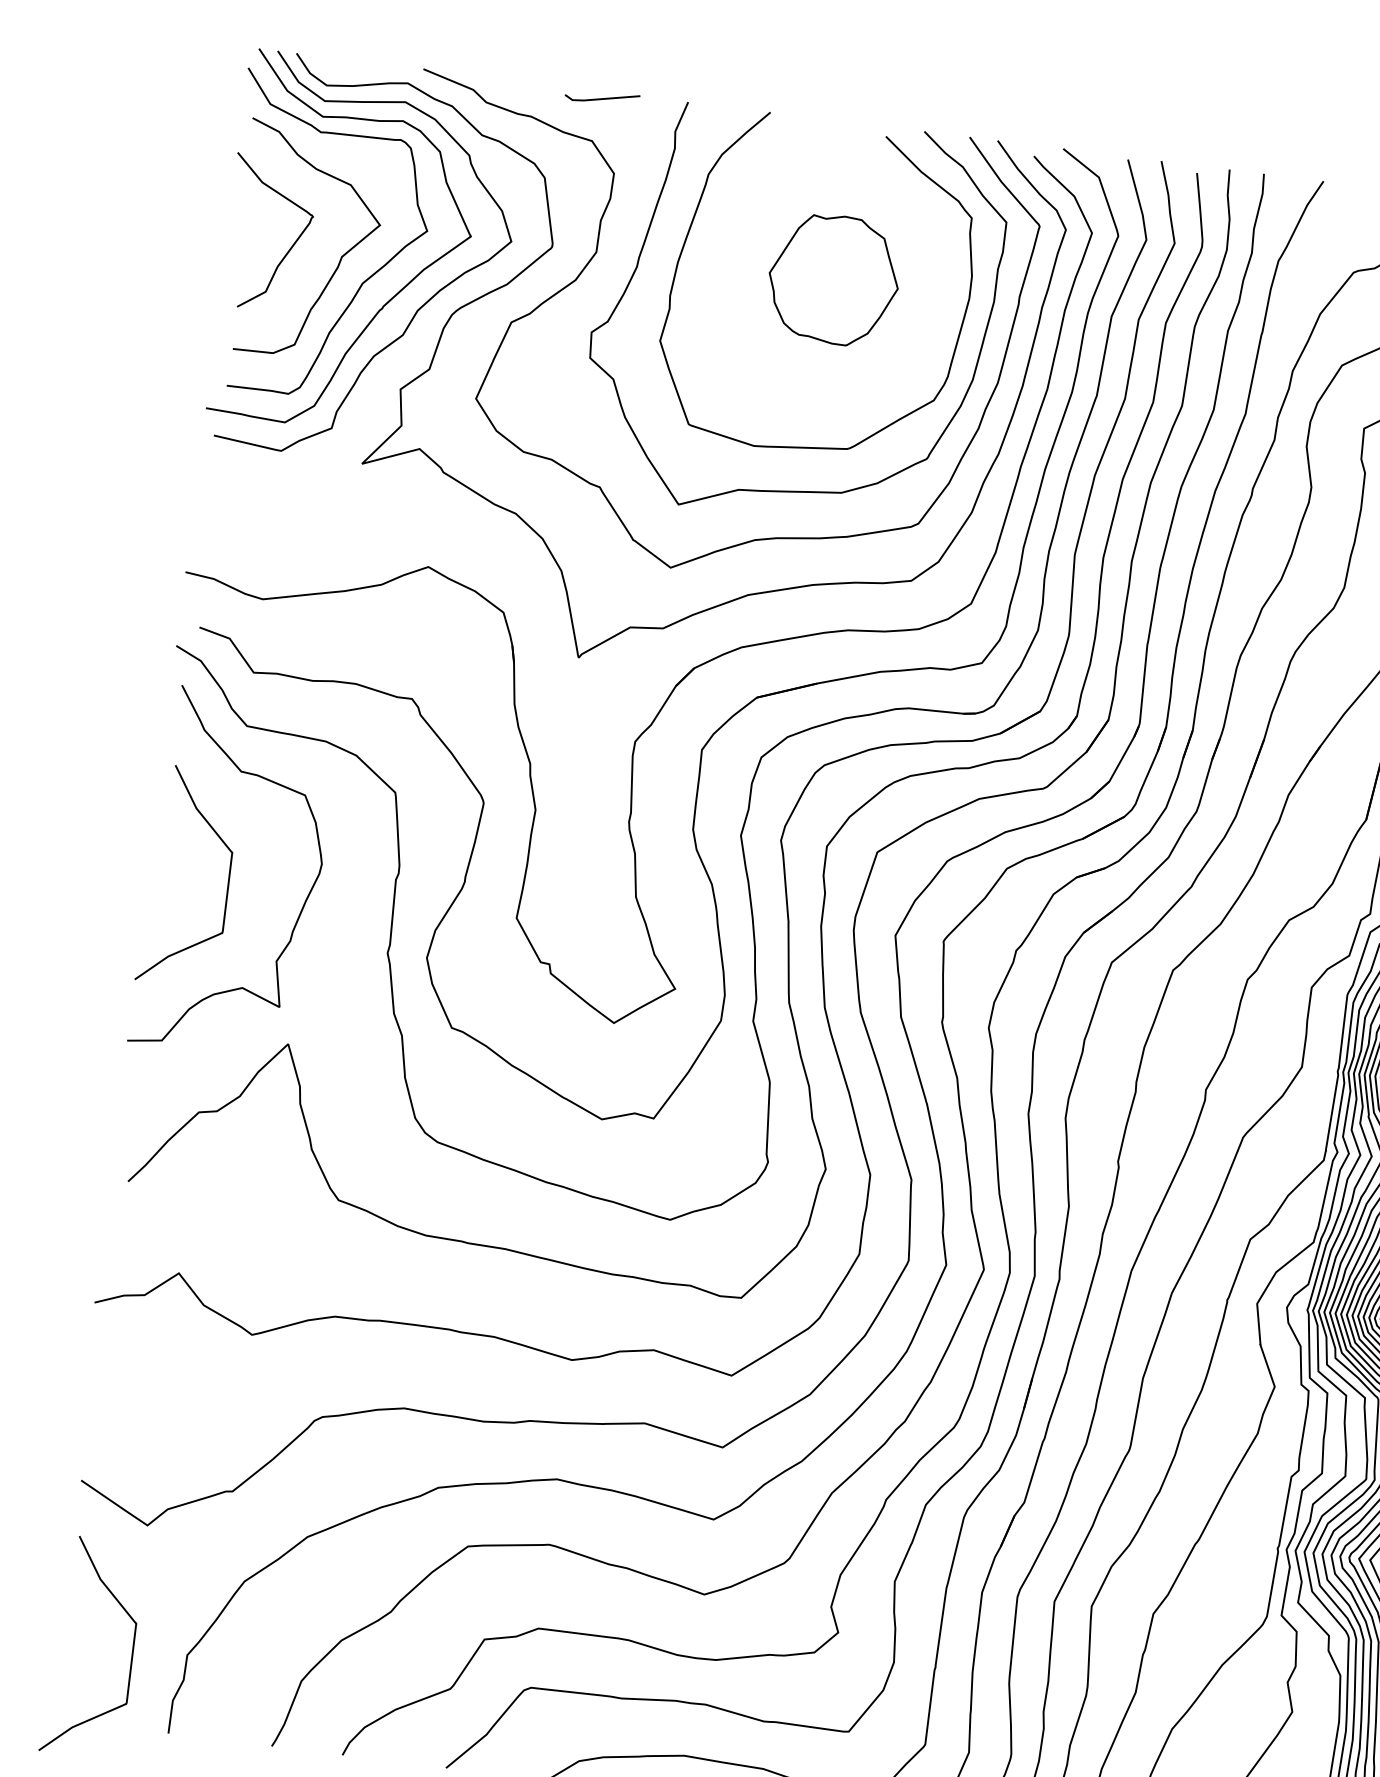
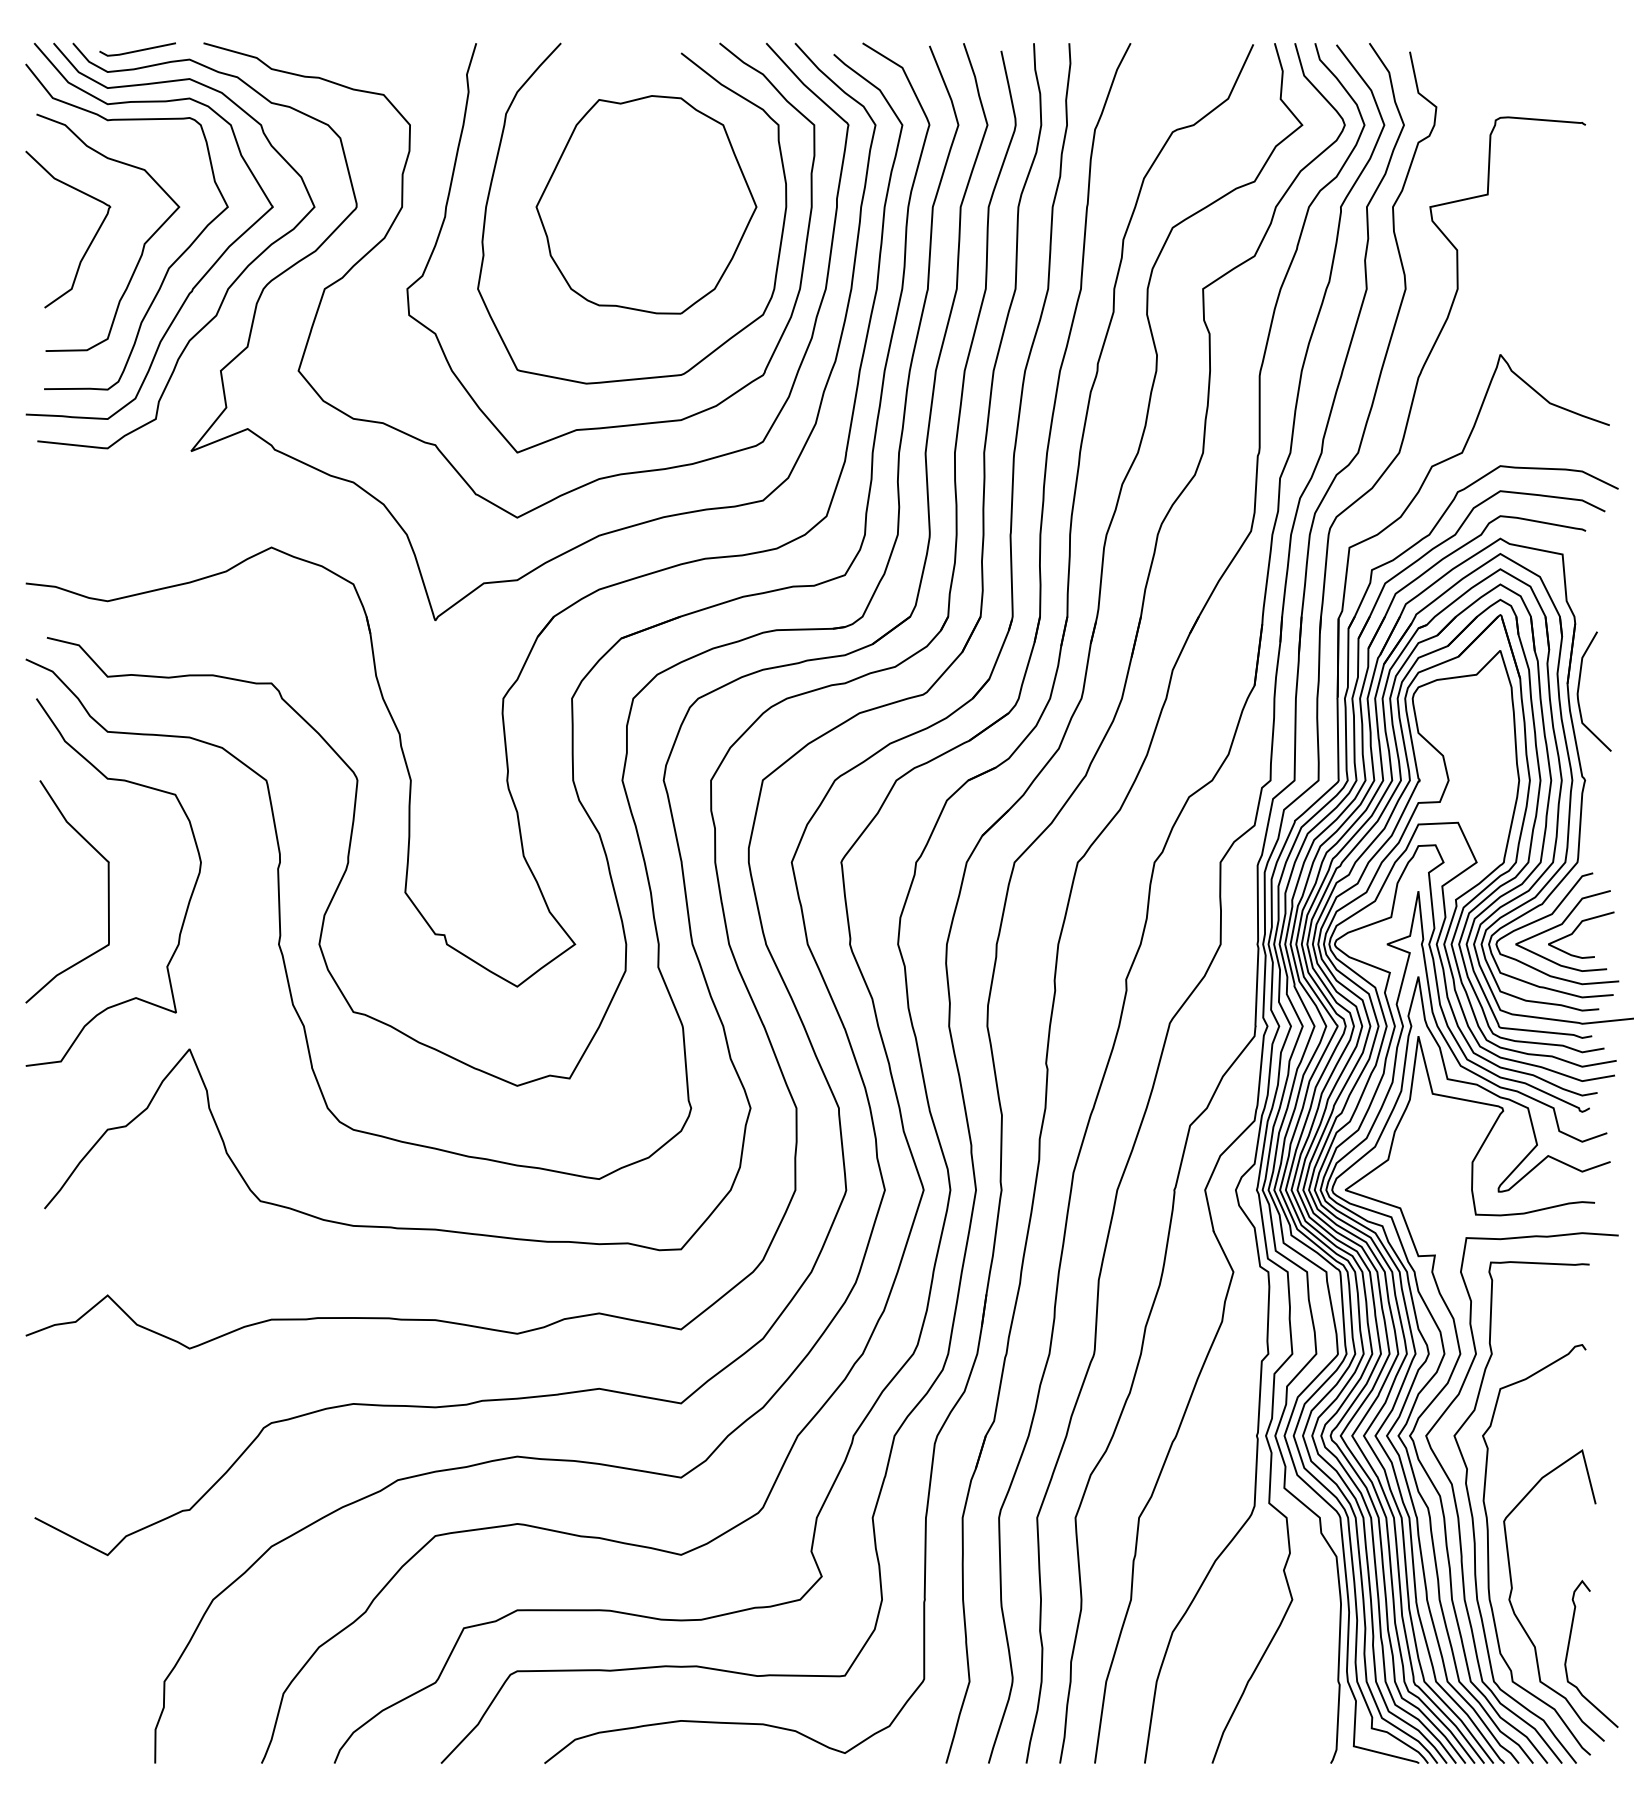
line: (603, 97) -> (138, 49), moved
part: (833, 279) -> (646, 204), size x1.67
curve: (131, 1652) -> (107, 1685), removed

